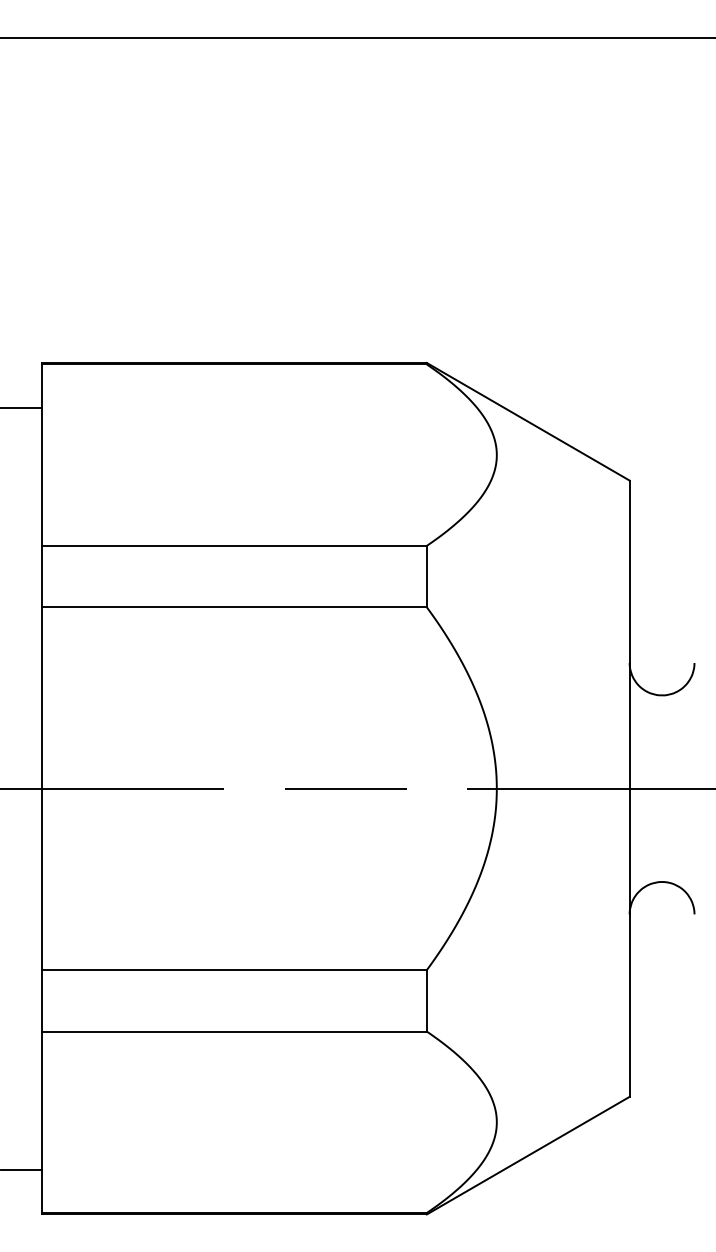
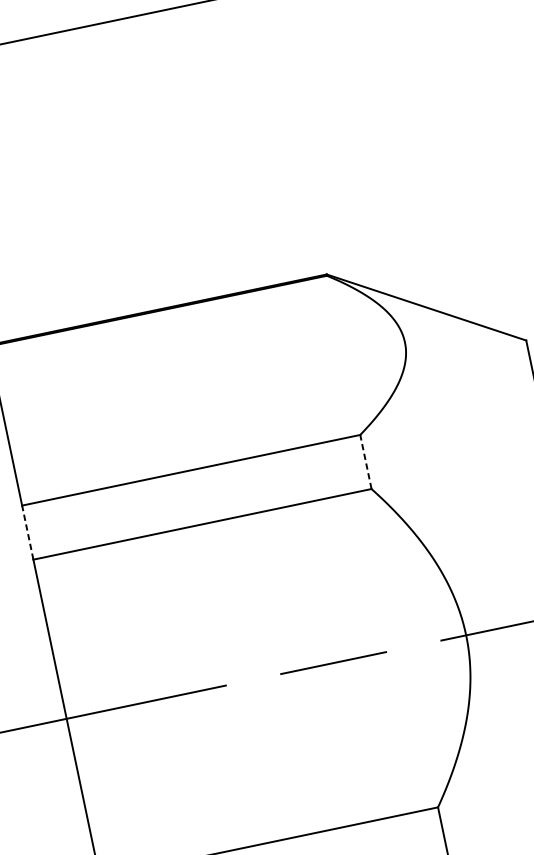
line: (41, 576) -> (27, 532), solid -> dashed
line: (426, 576) -> (365, 461), solid -> dashed

